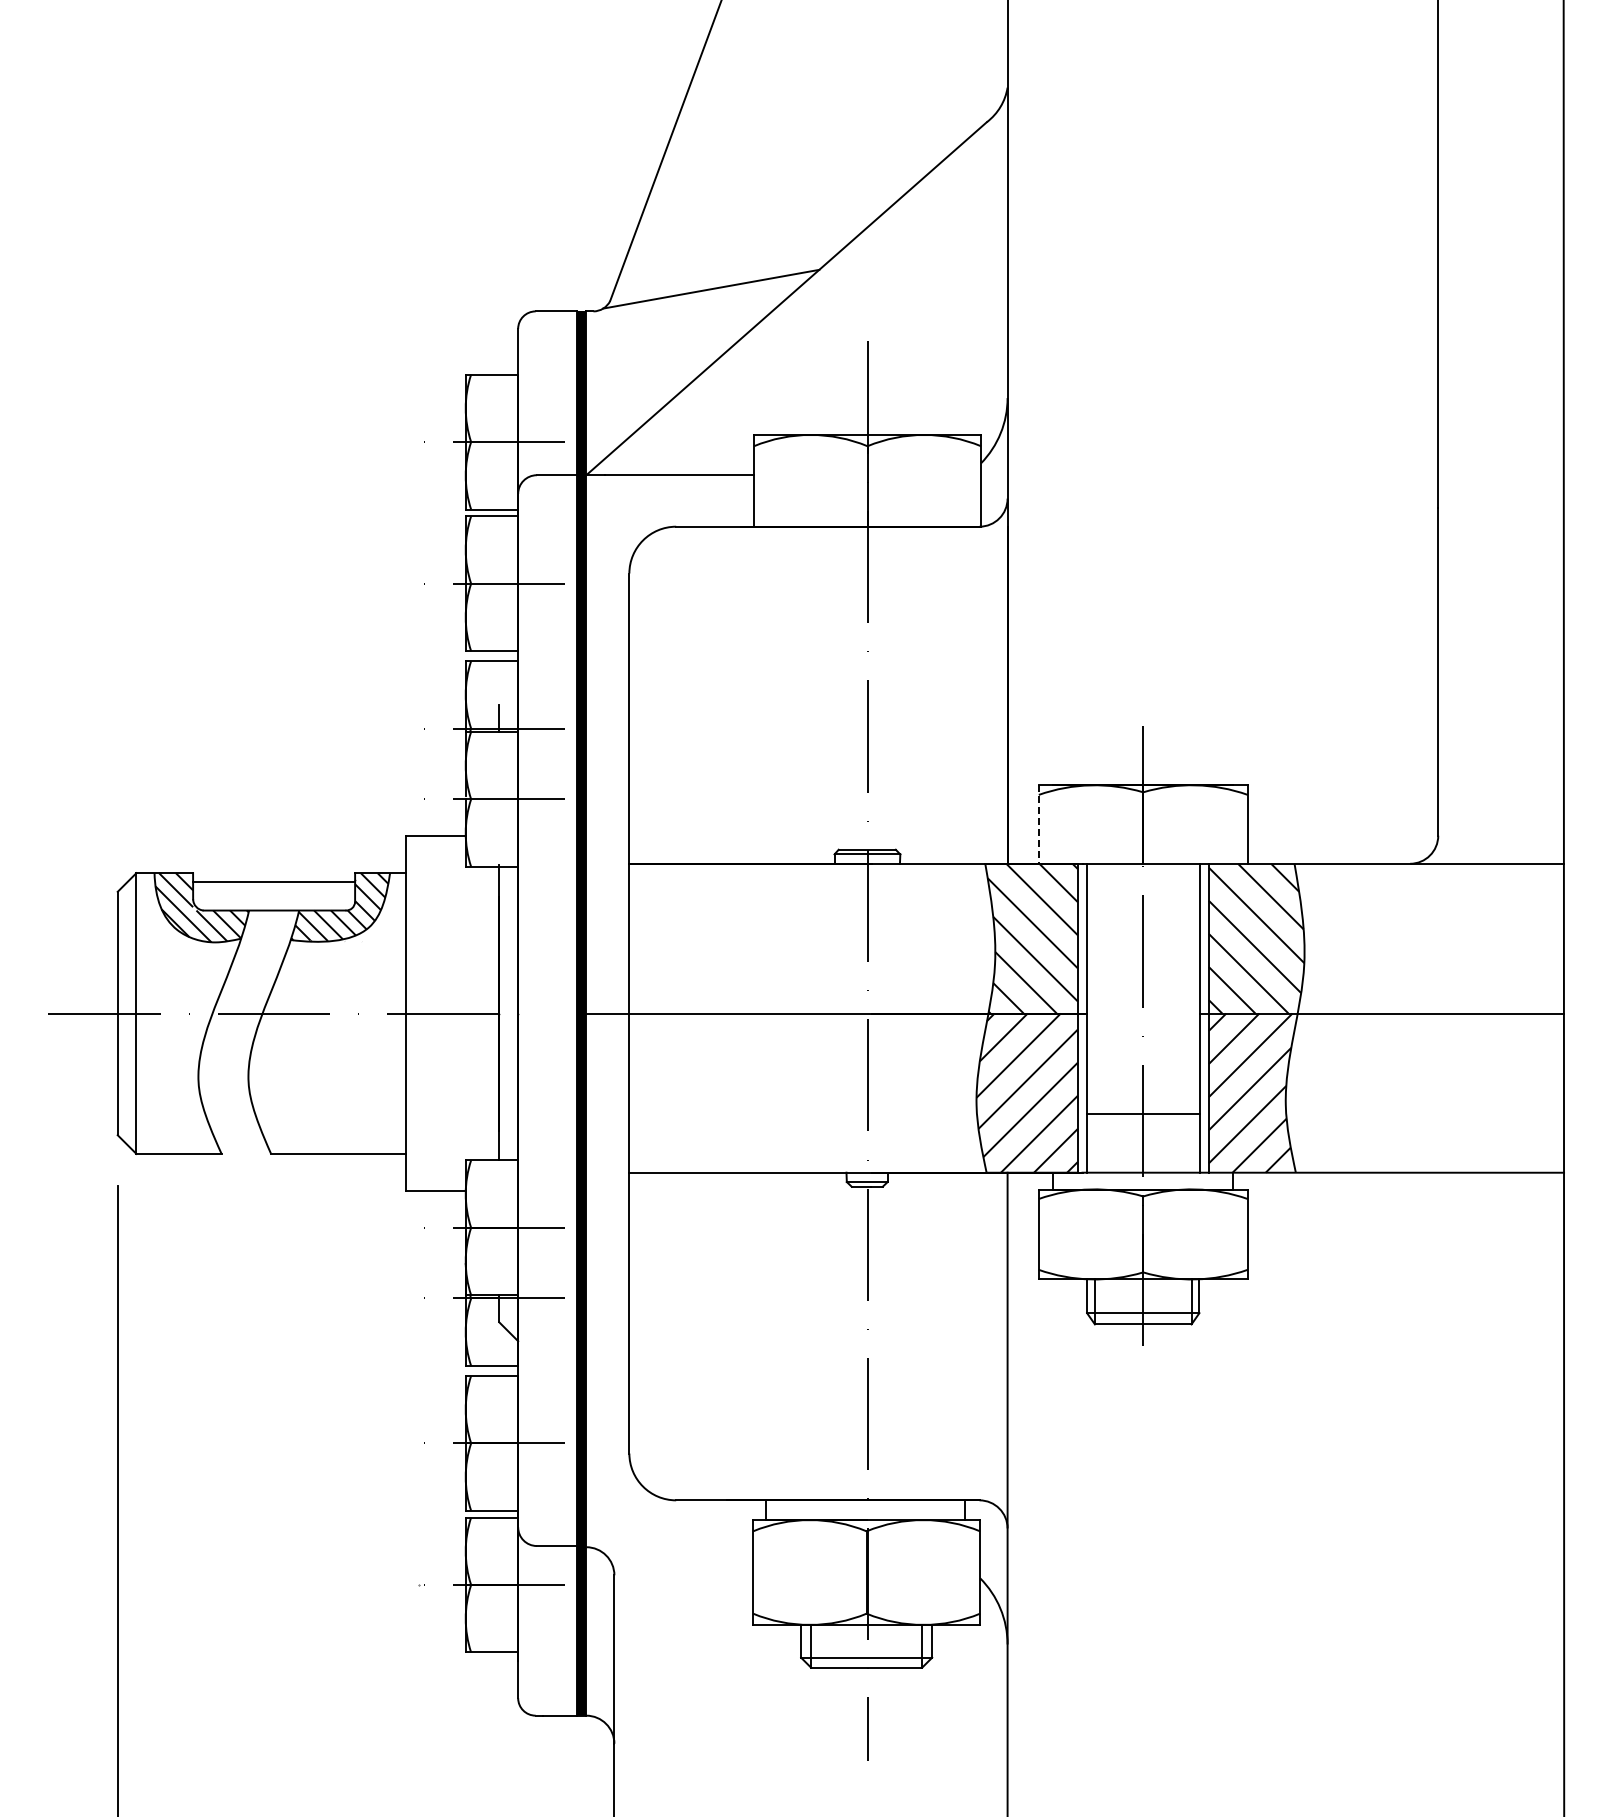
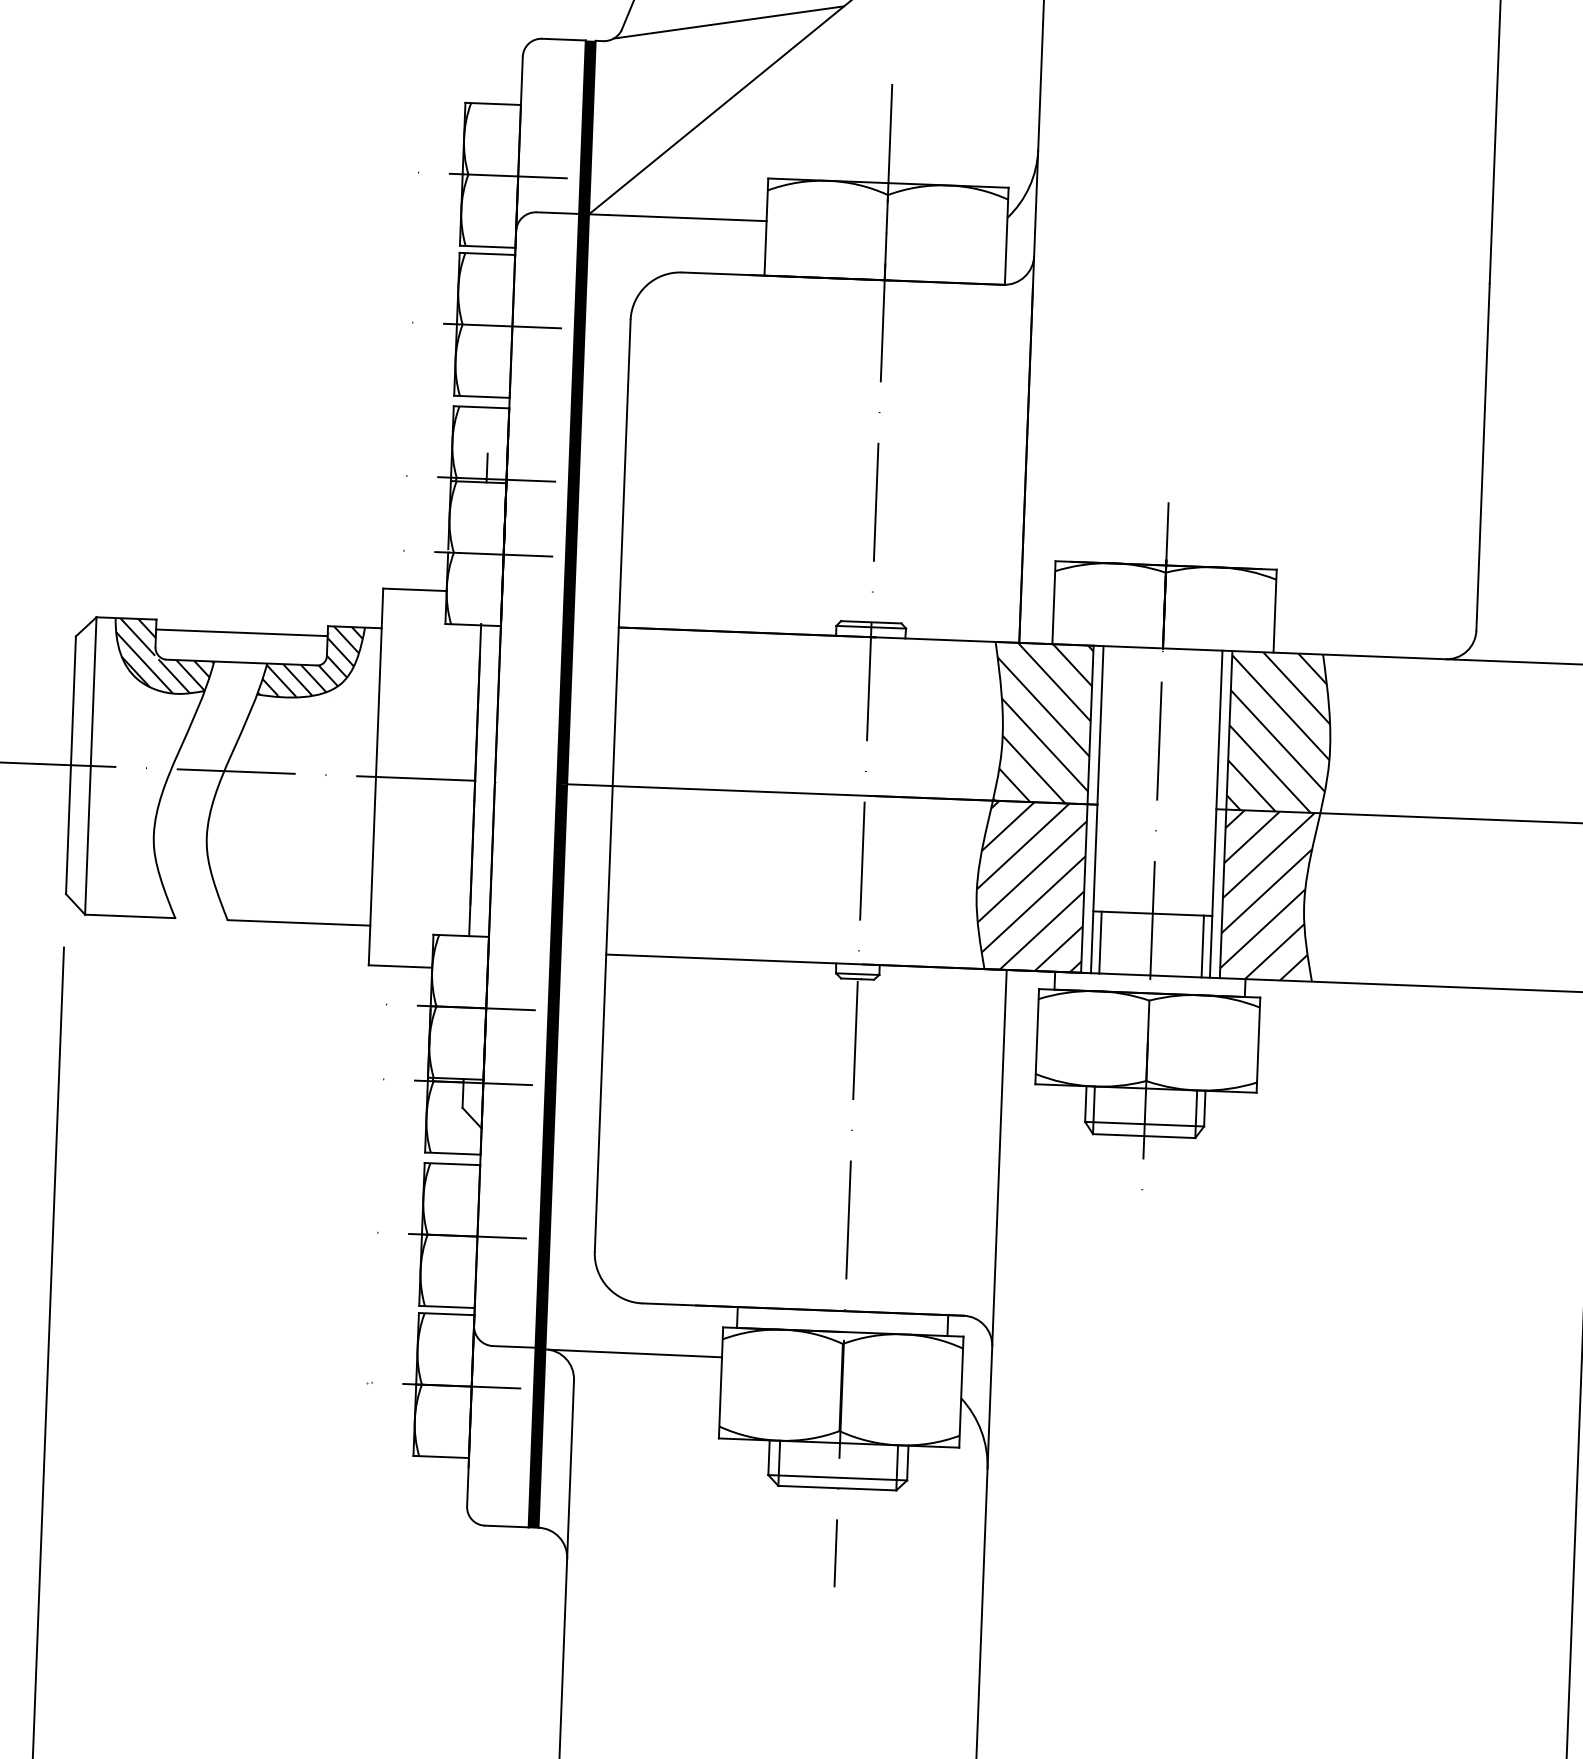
line: (1038, 825) -> (1053, 603), dashed -> solid
line: (1095, 1143) -> (1100, 942), added
line: (1191, 1143) -> (1202, 946), added
line: (671, 1547) -> (635, 1353), added

